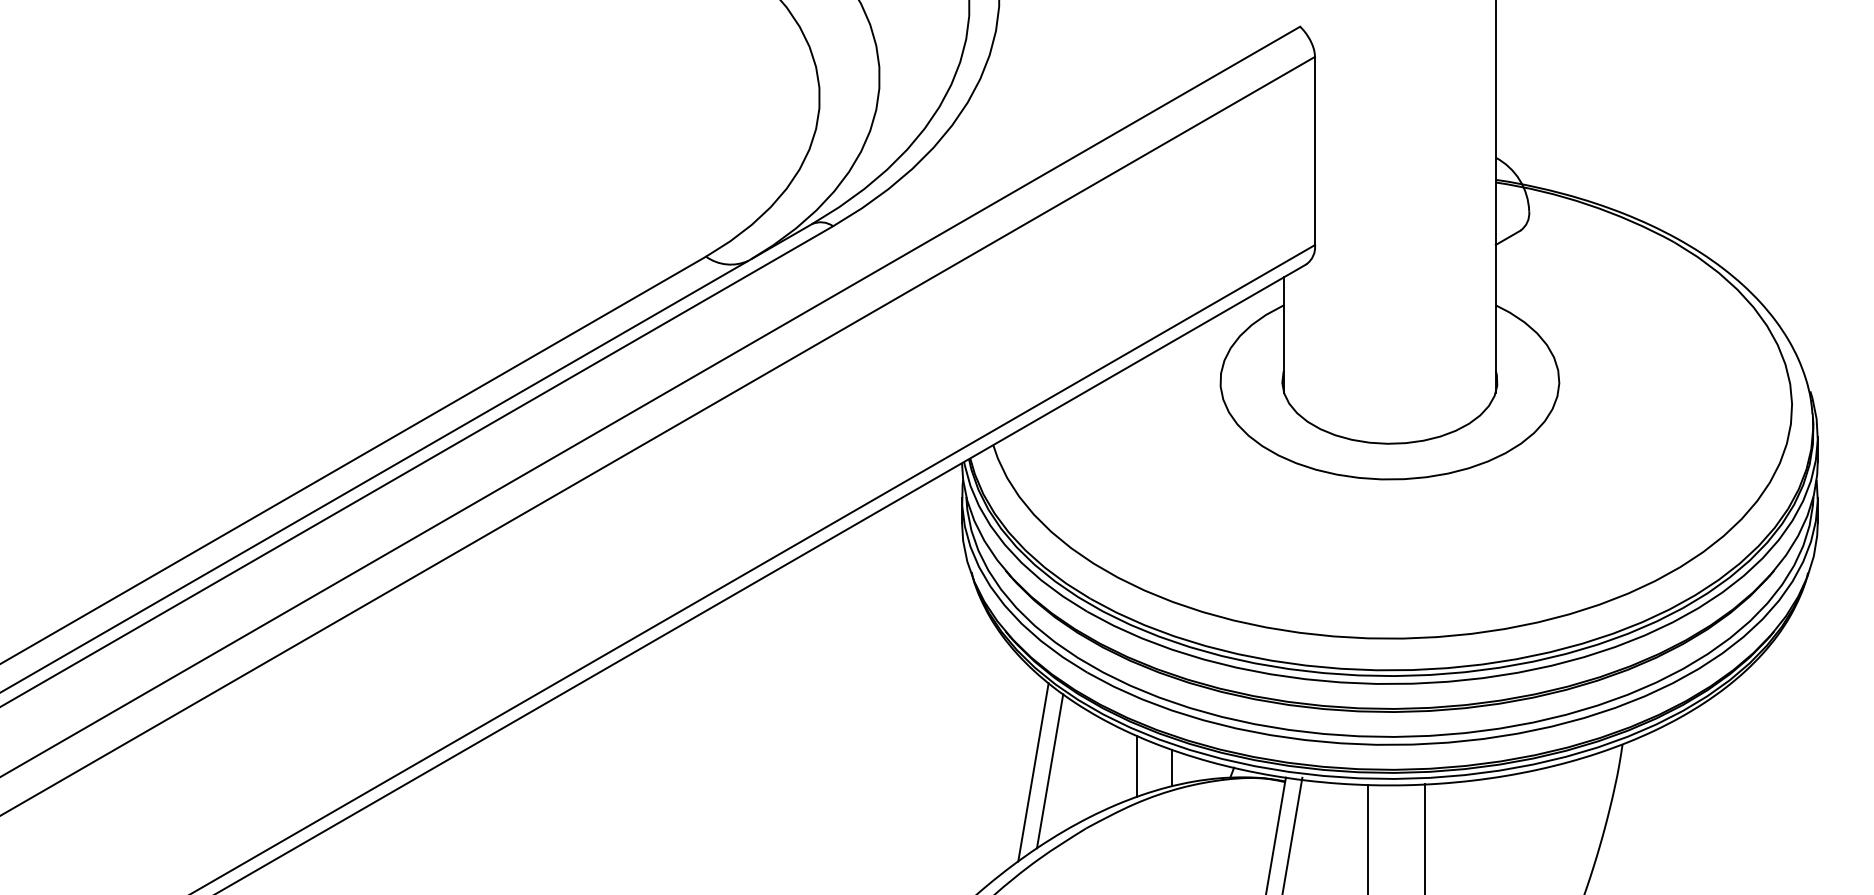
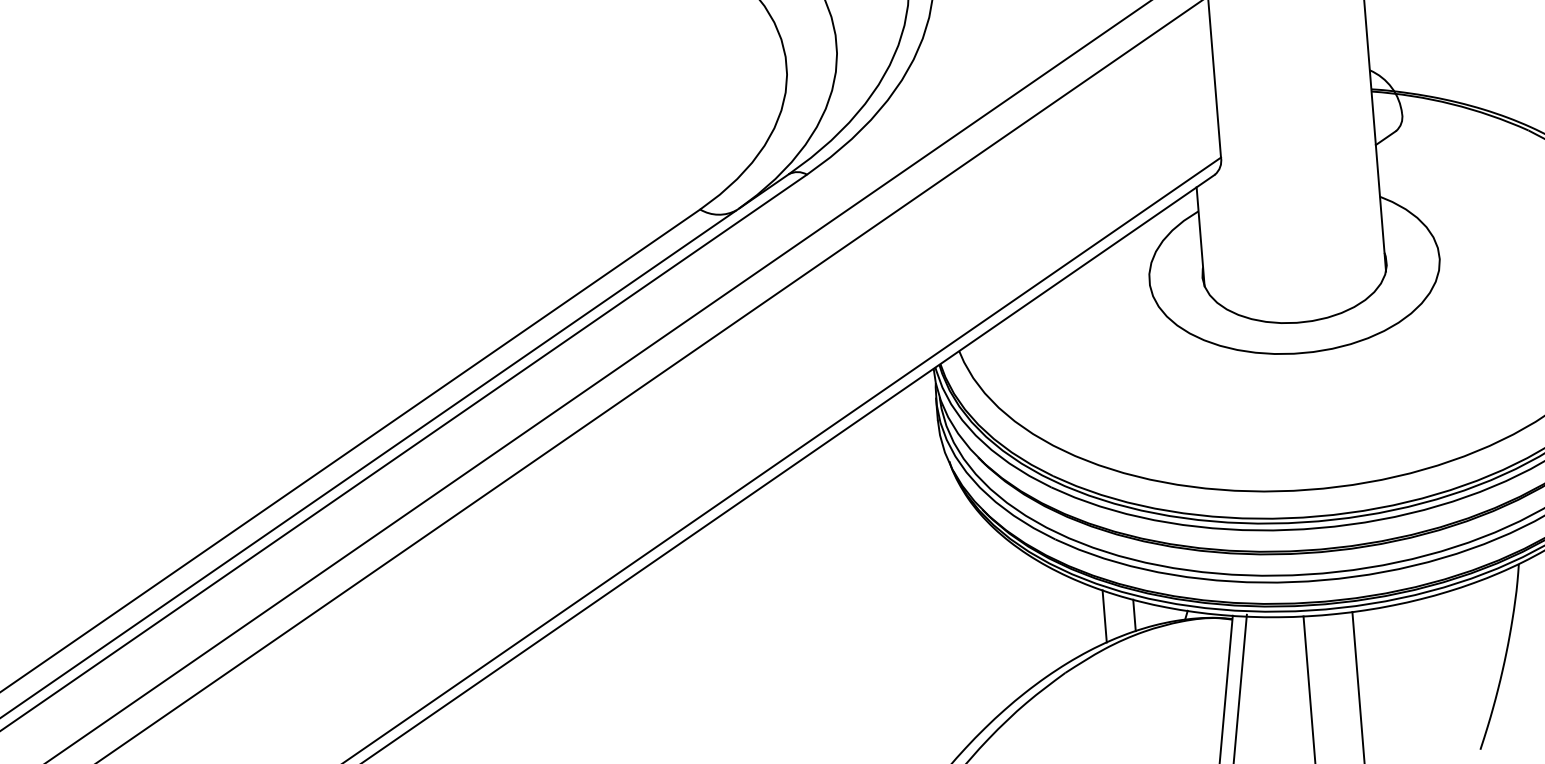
line: (1049, 771) -> (1029, 626), removed
line: (1033, 772) -> (1016, 628), removed

